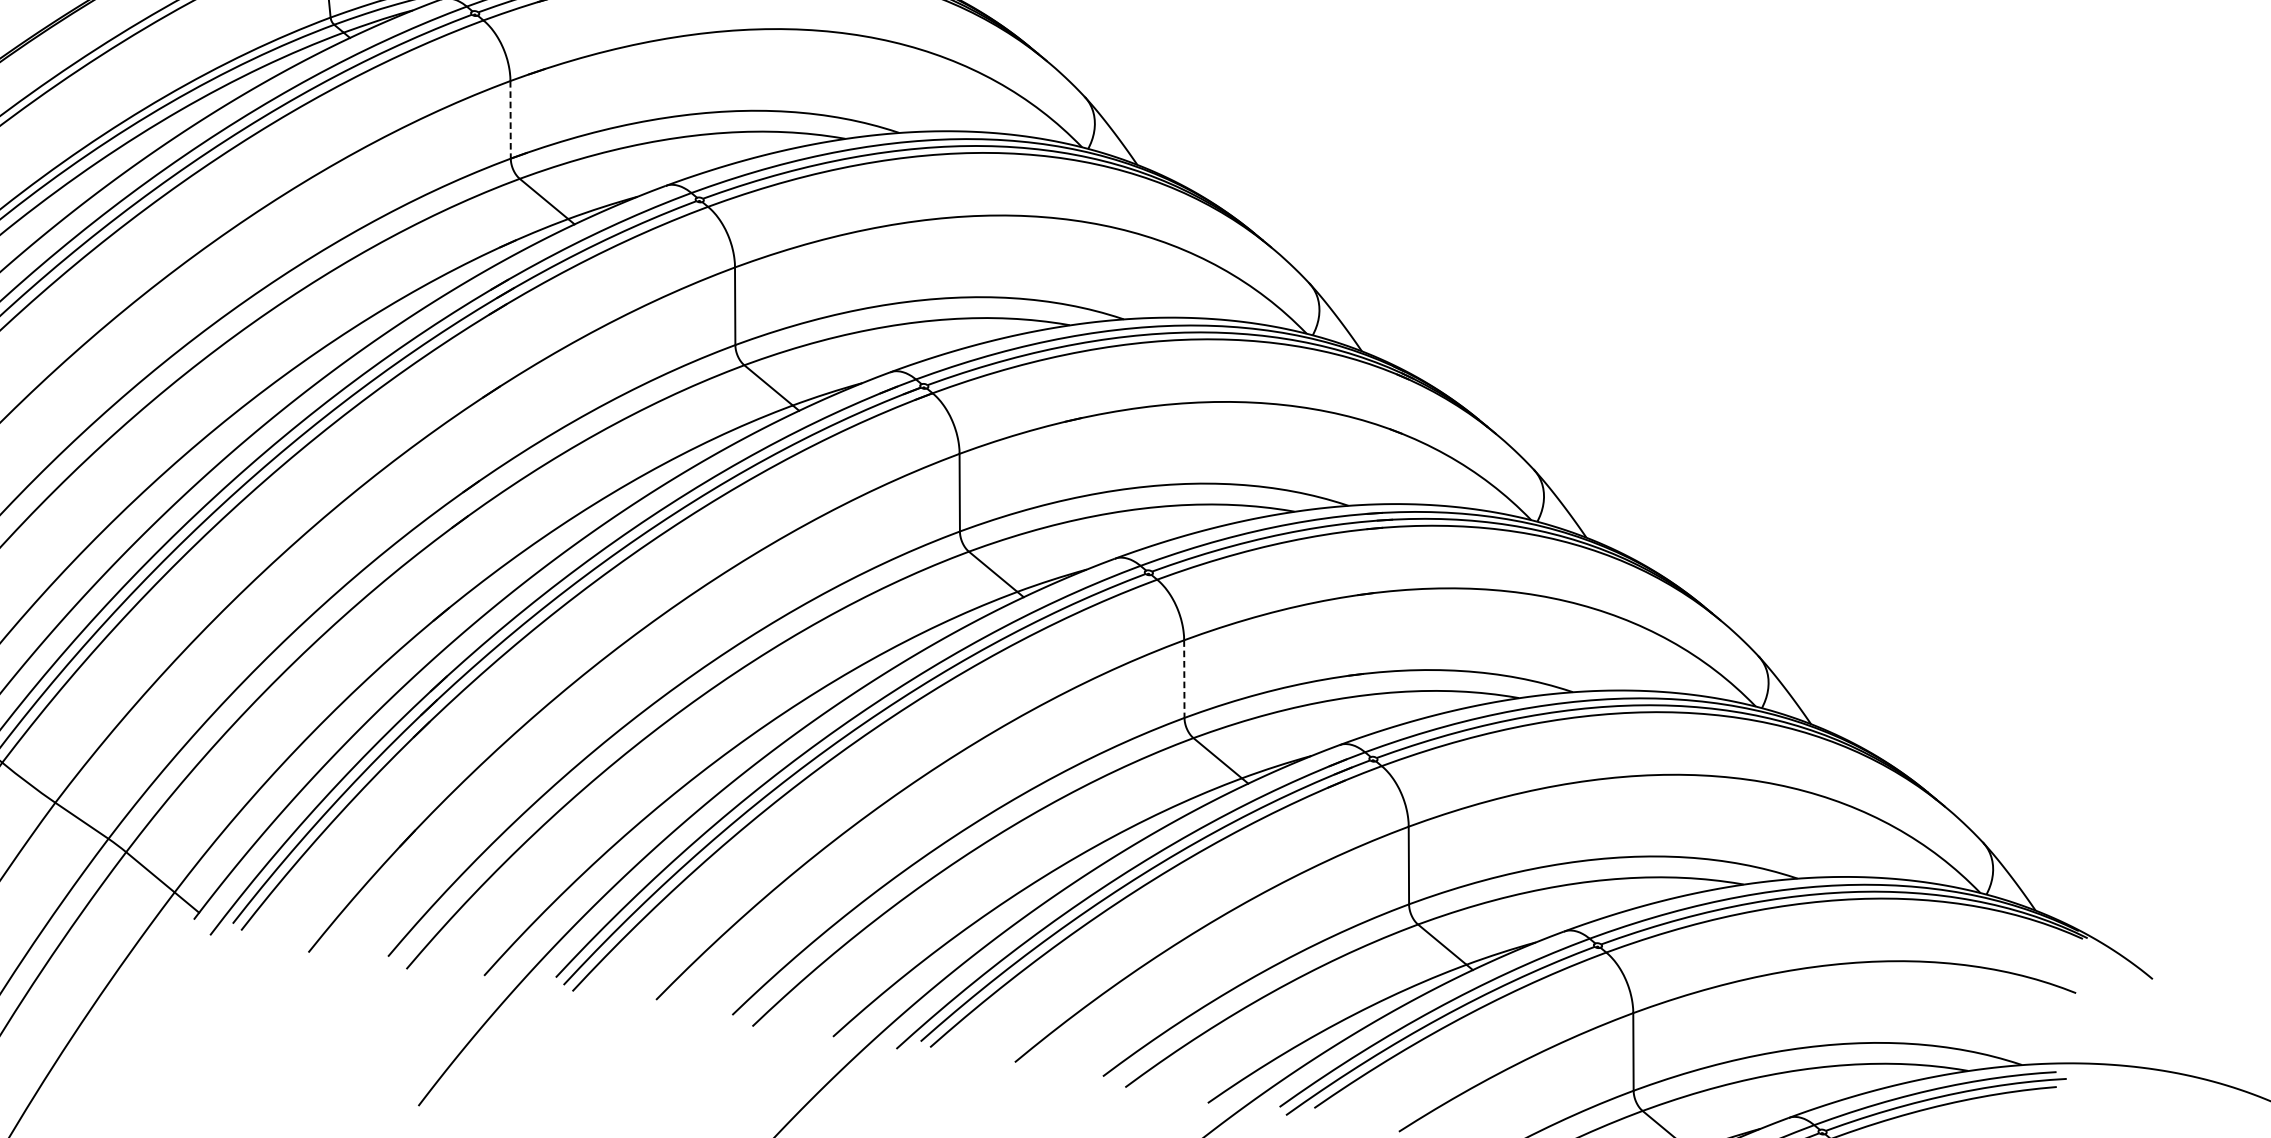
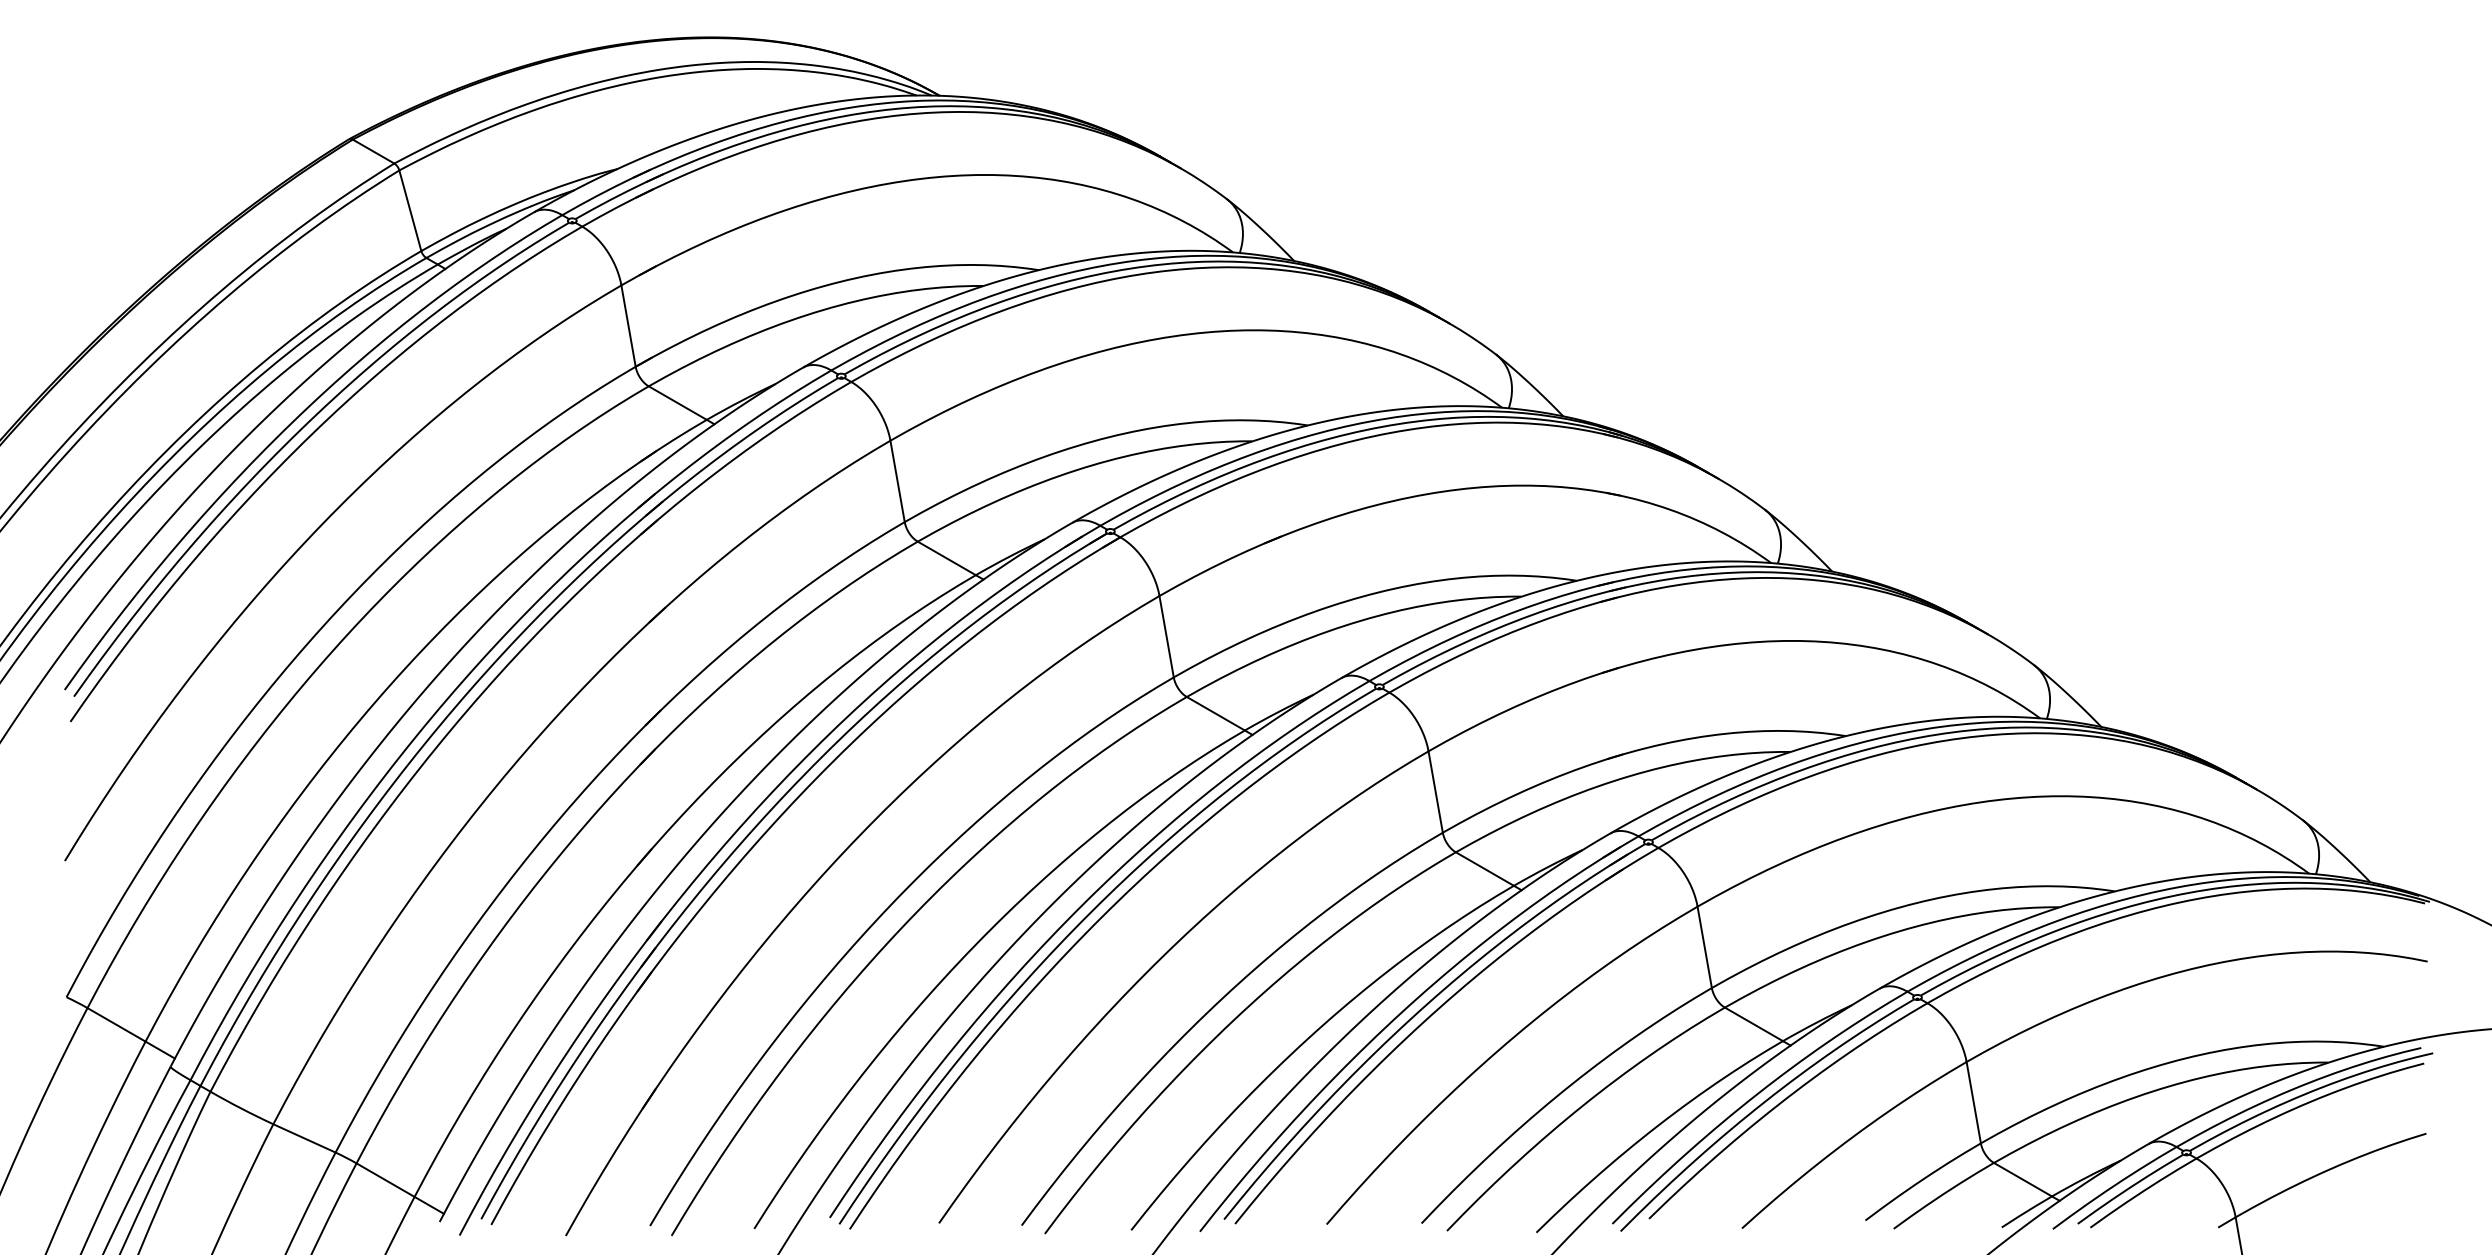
line: (510, 120) -> (628, 326), dashed -> solid
line: (1184, 679) -> (1435, 792), dashed -> solid

